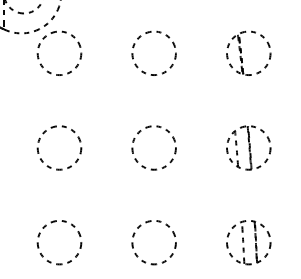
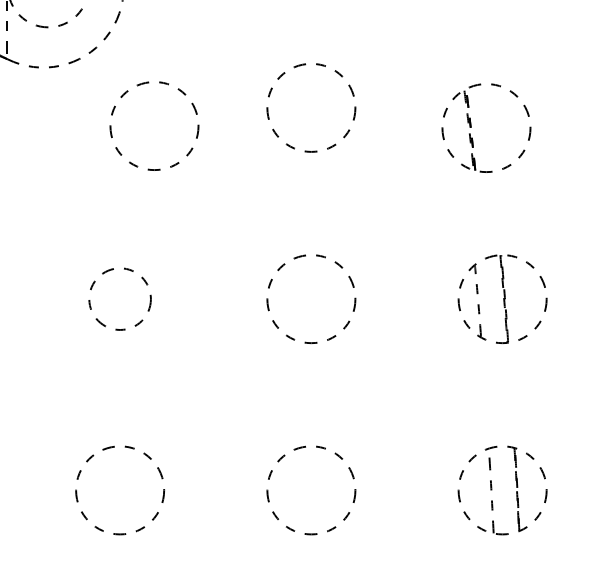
circle: (59, 52) -> (154, 124), moved
part: (241, 52) -> (471, 126), moved
circle: (59, 147) -> (120, 298), size x0.7

